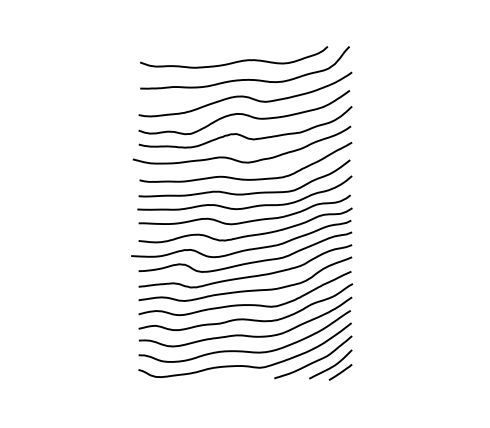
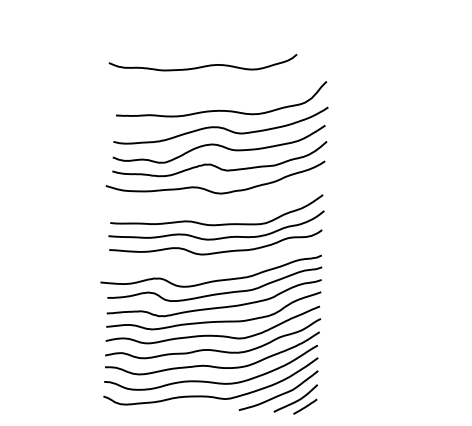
curve: (234, 61) -> (203, 65), moved
curve: (245, 178) -> (217, 209), removed
curve: (249, 234) -> (219, 265), removed

